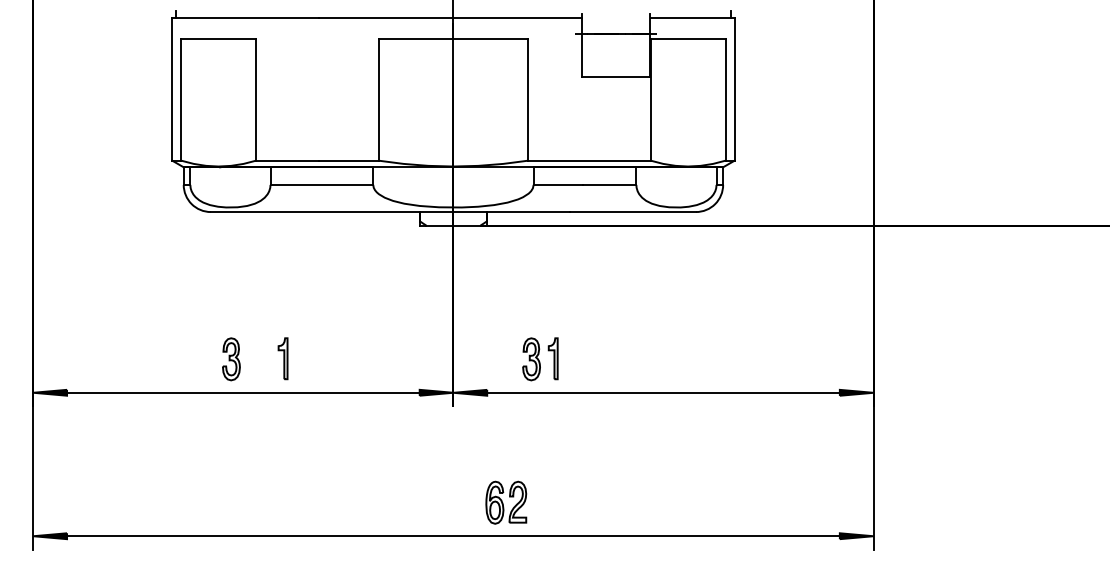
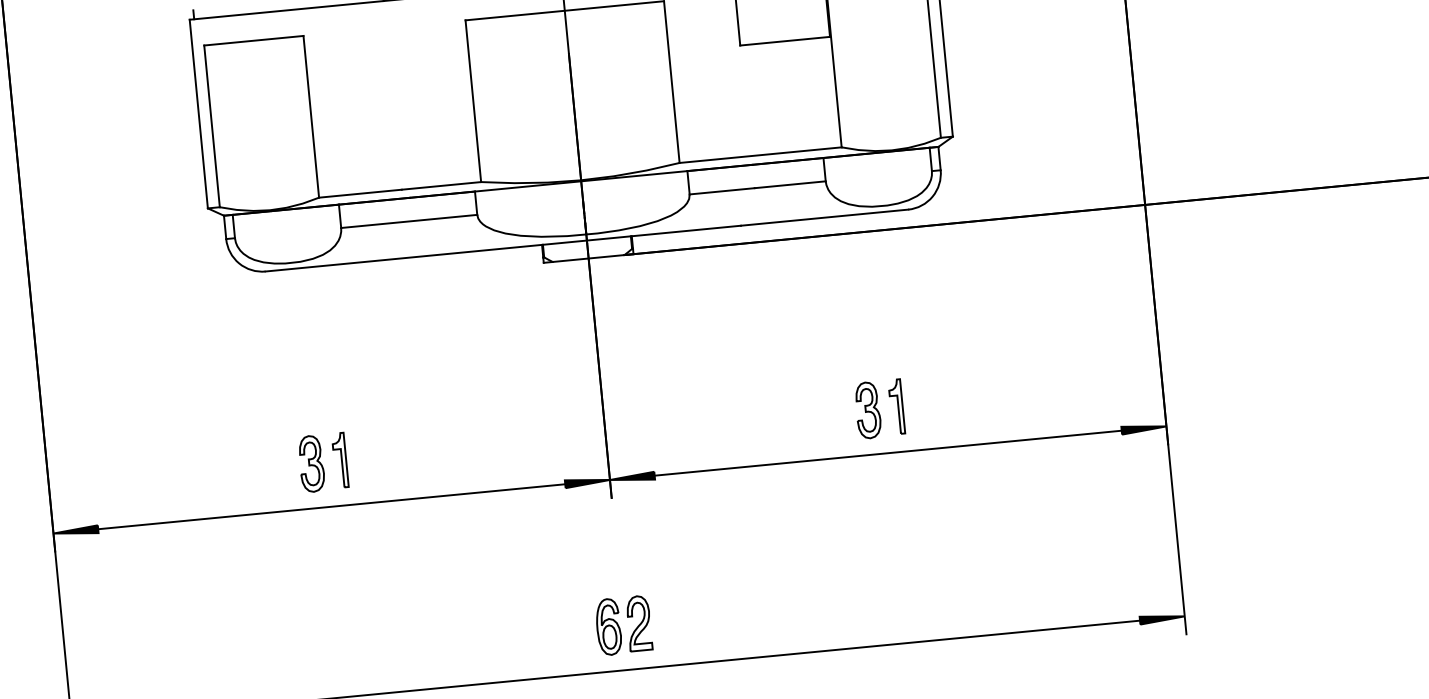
part: (282, 358) -> (339, 460), moved
part: (540, 359) -> (879, 409), moved
part: (506, 502) -> (624, 625), moved

